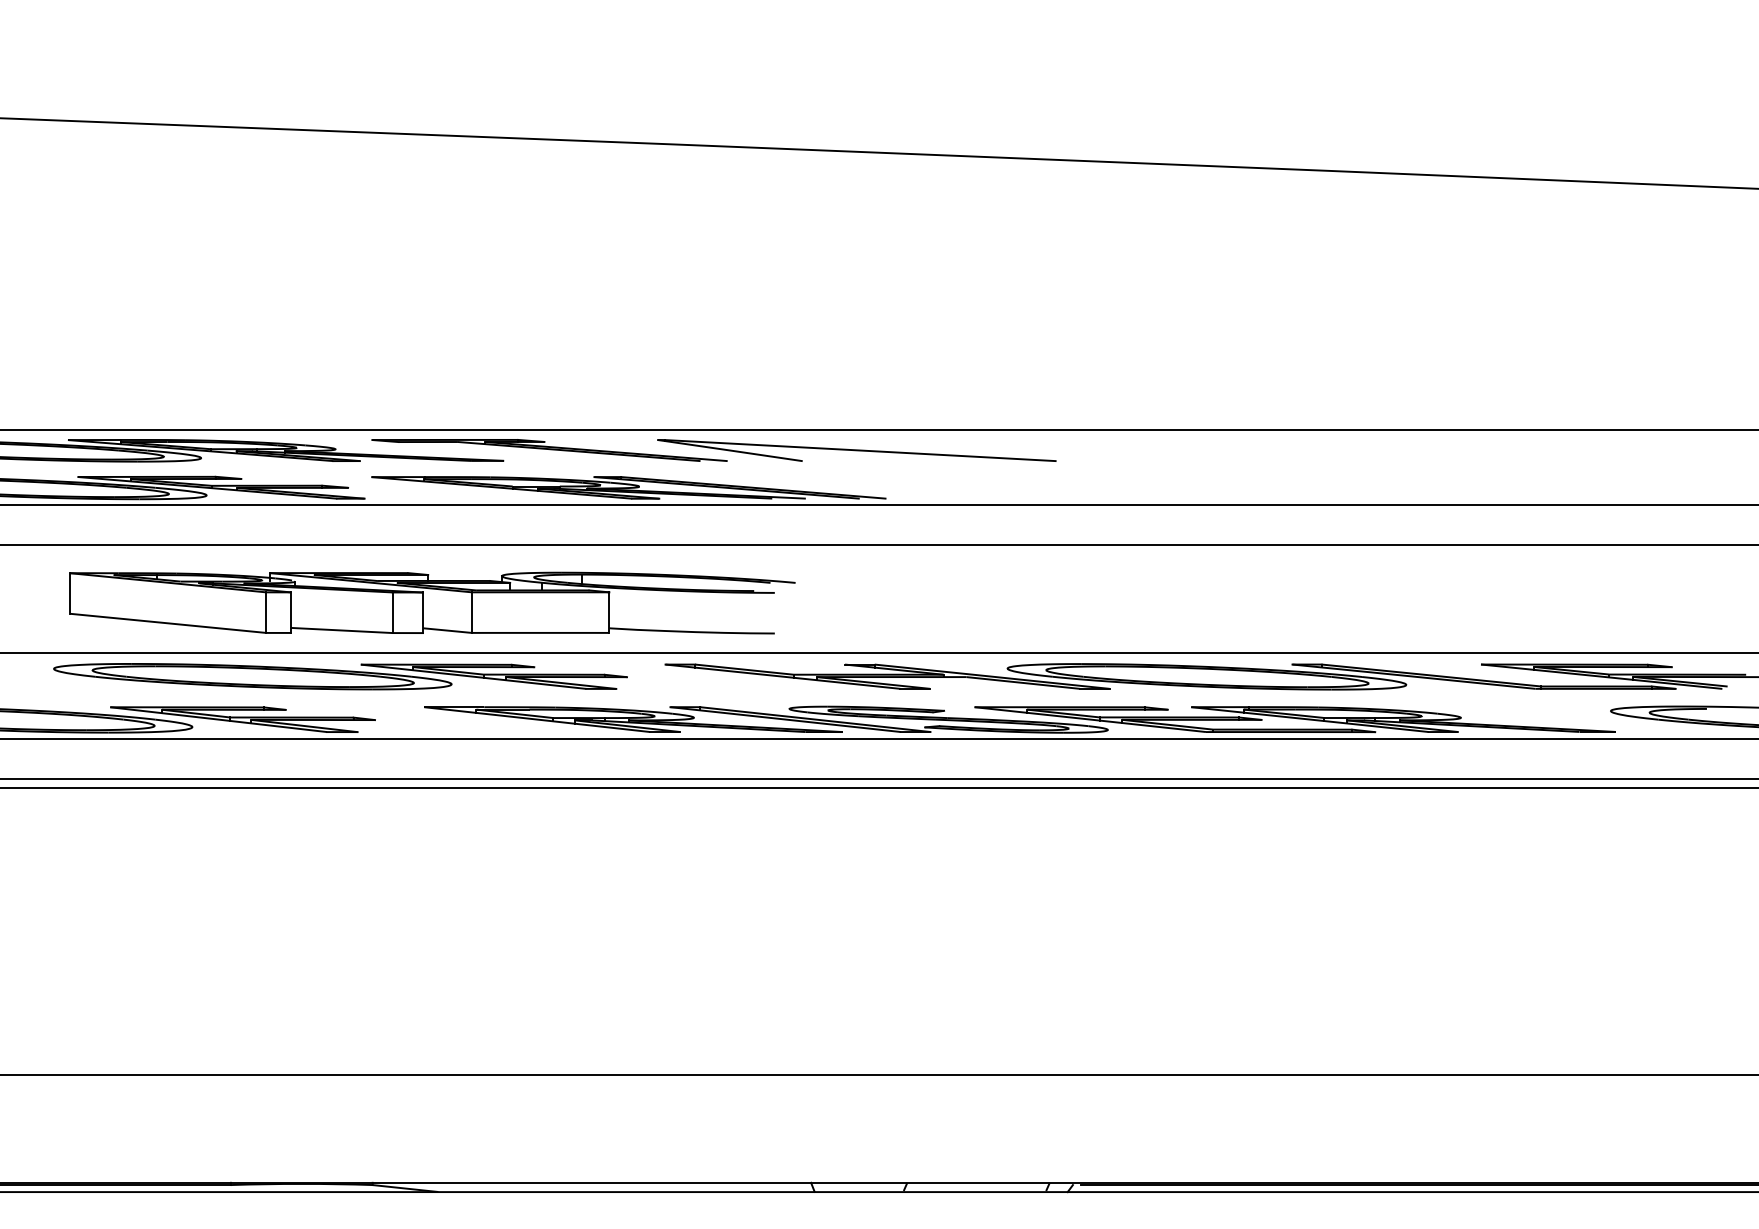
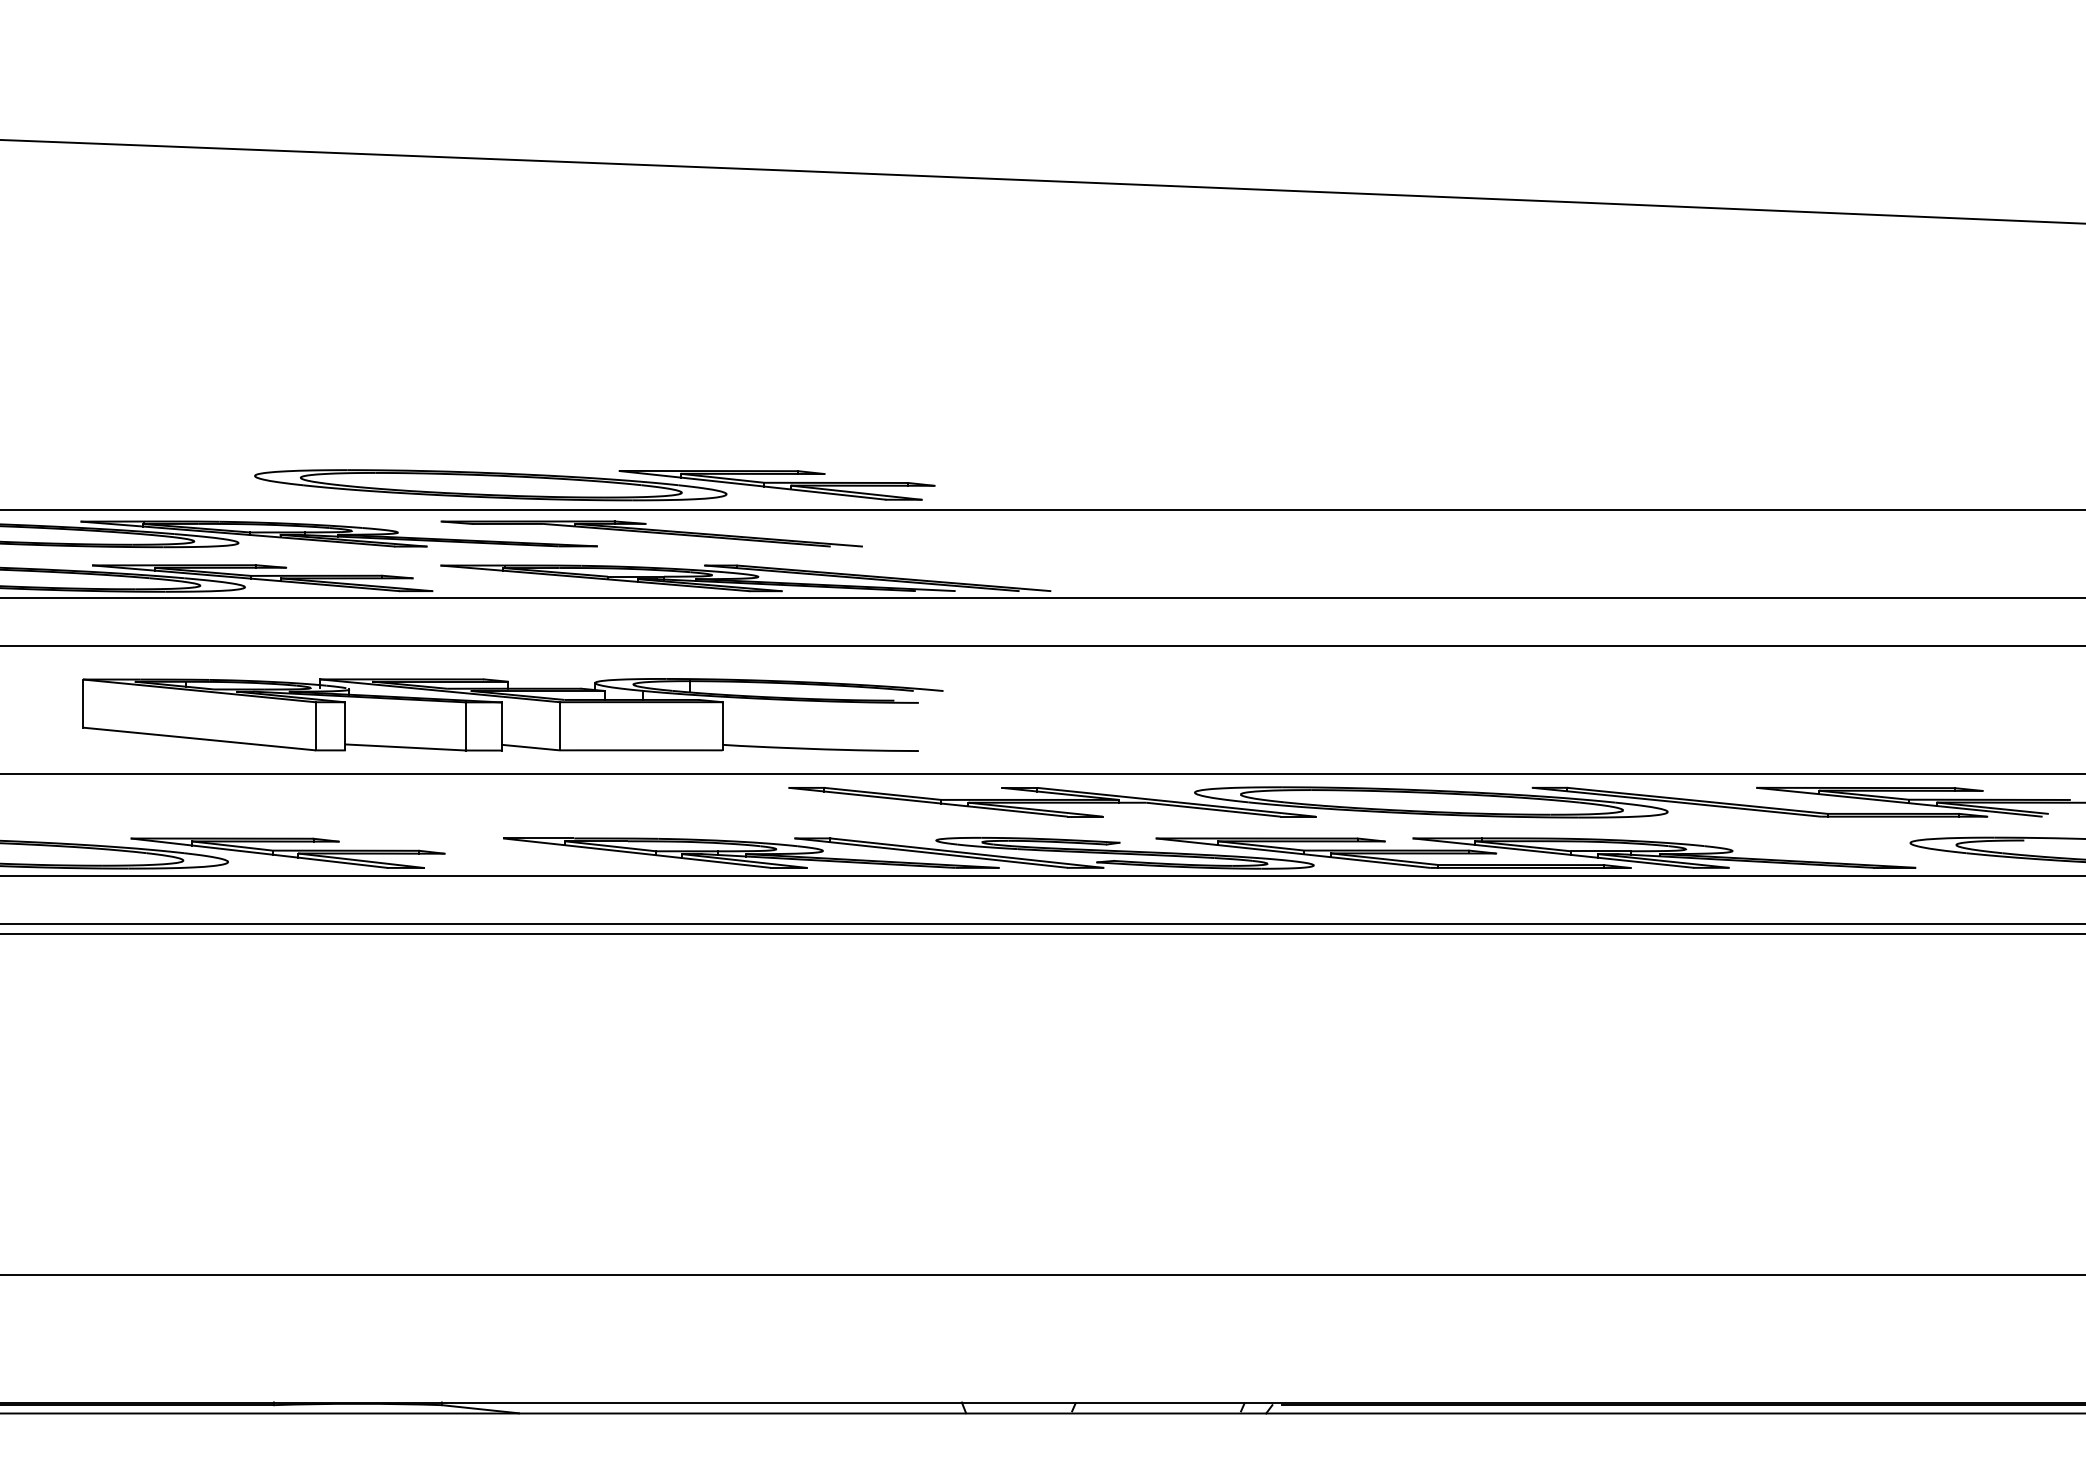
part: (856, 450) -> (1015, 533), removed
part: (340, 676) -> (594, 485), moved

